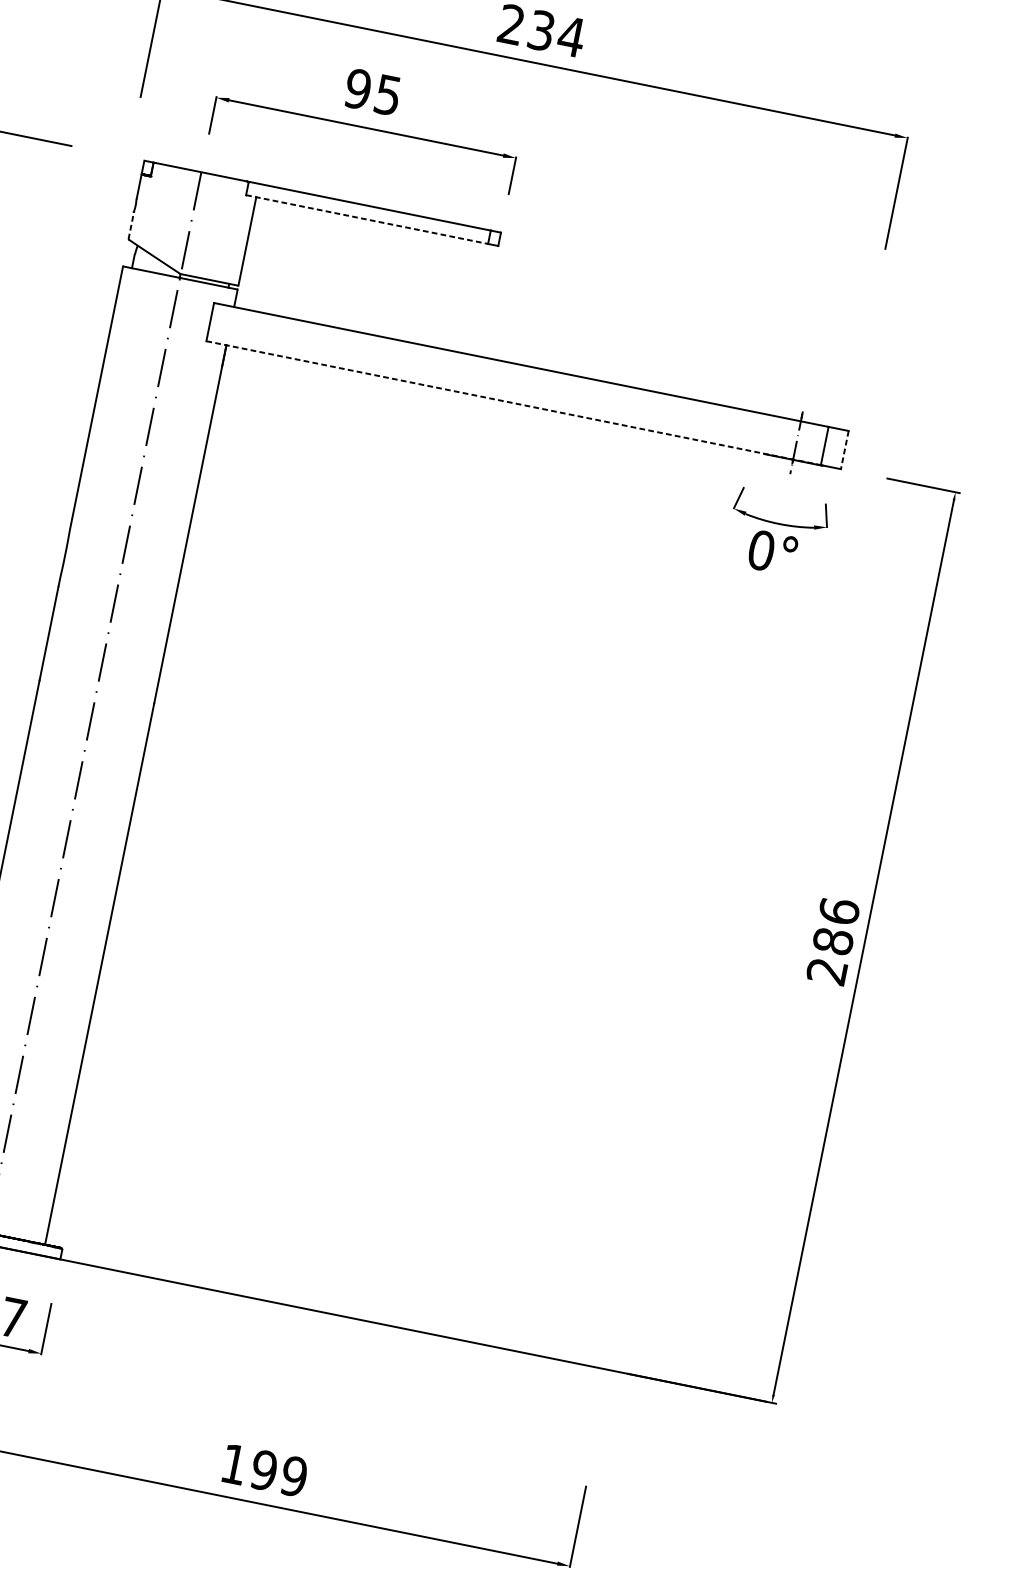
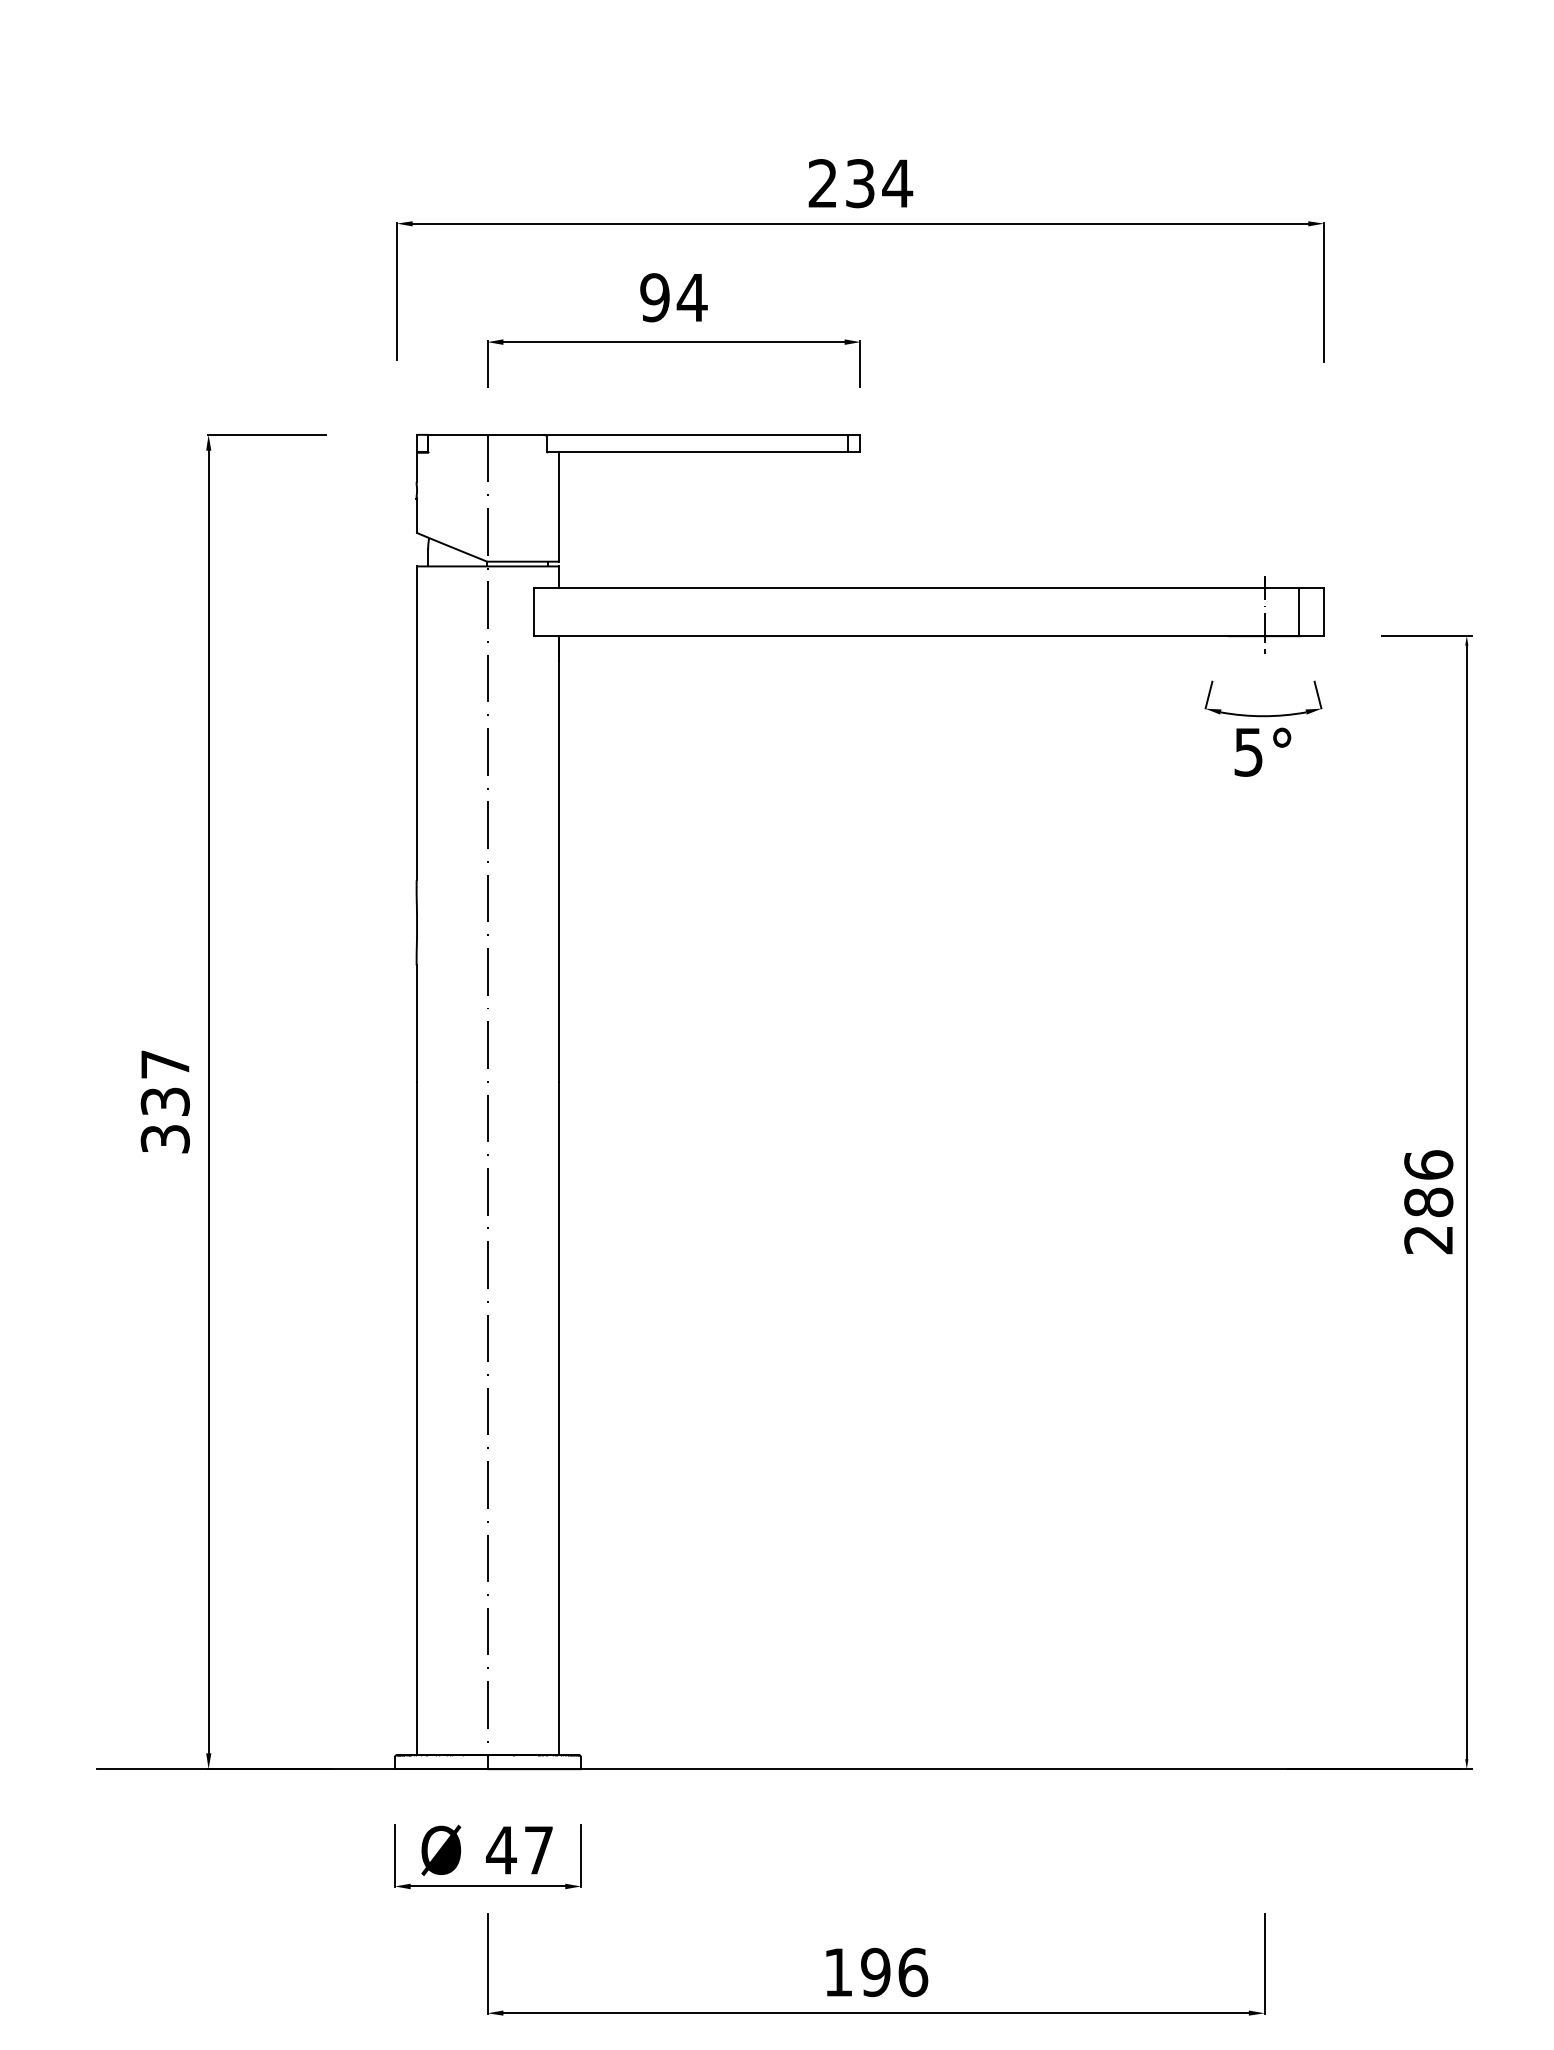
text: (387, 95) -> (691, 298), 95 -> 94
line: (367, 219) -> (697, 451), dashed -> solid
line: (131, 225) -> (416, 515), dashed -> solid
line: (514, 403) -> (917, 635), dashed -> solid
line: (845, 450) -> (1324, 612), dashed -> solid
text: (761, 549) -> (1248, 751), 0° -> 5°
text: (294, 1476) -> (913, 1972), 199 -> 196

